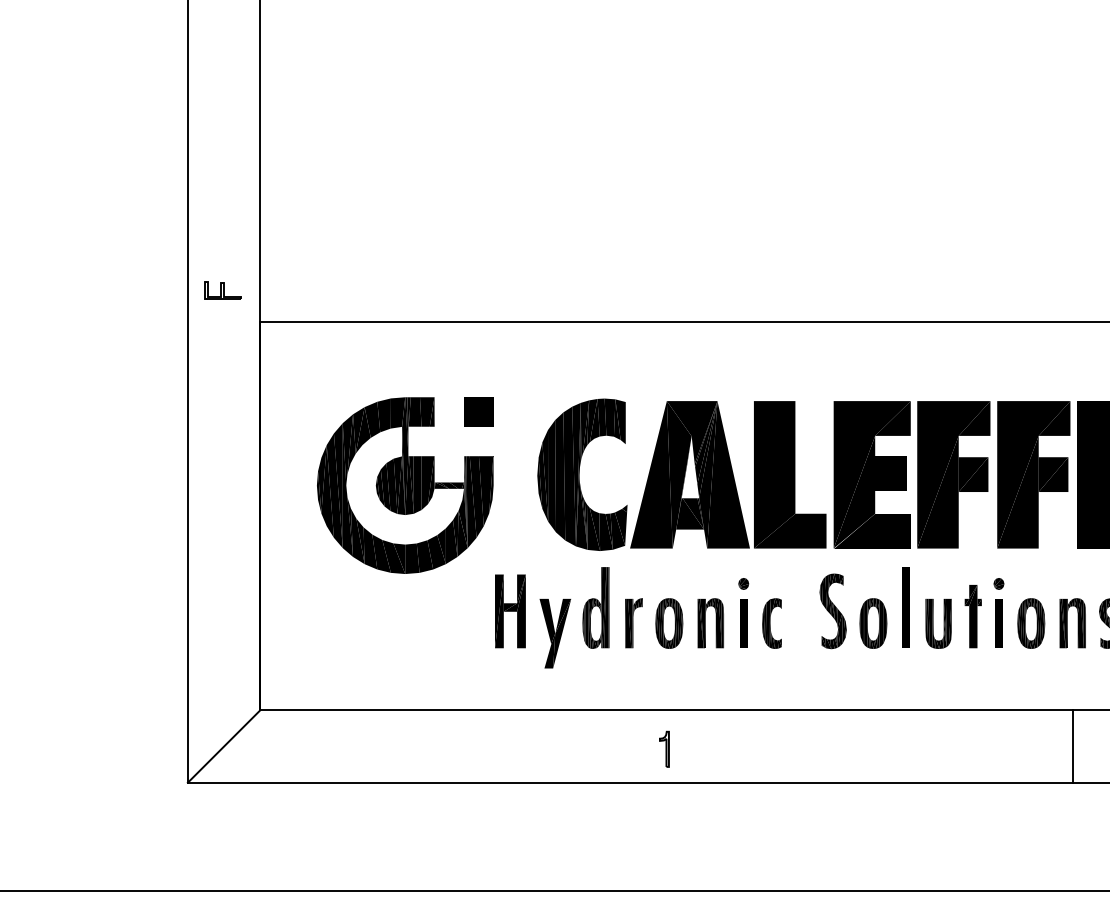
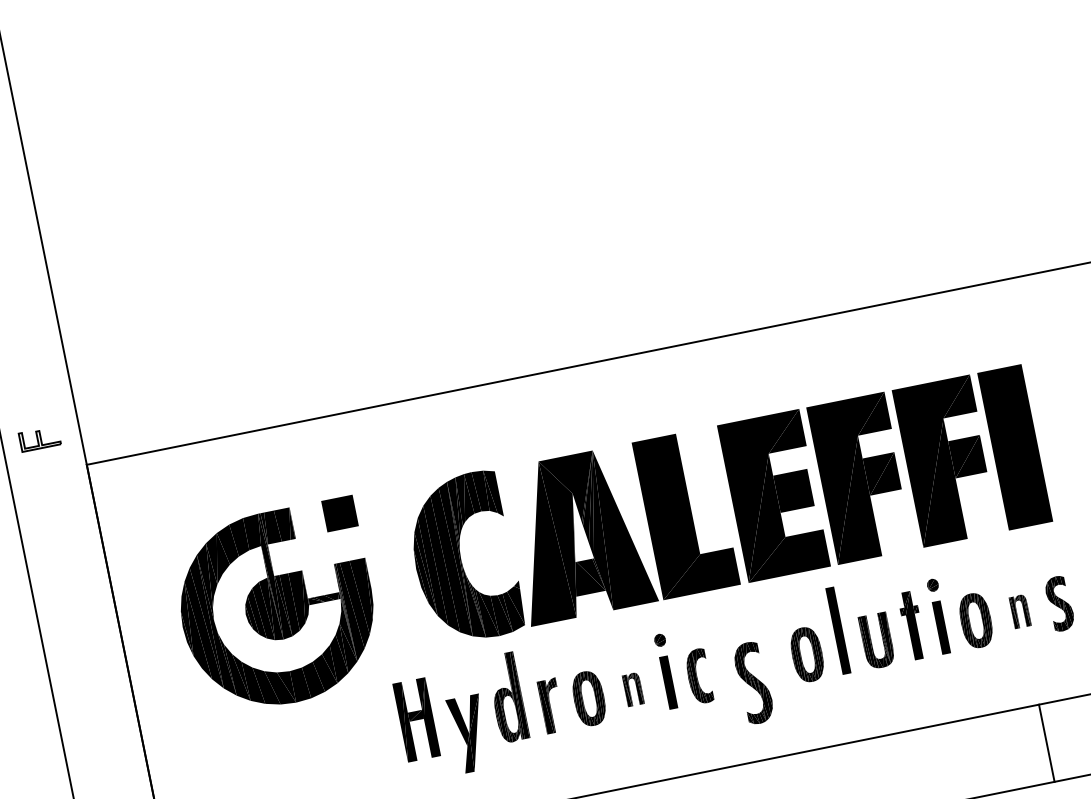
part: (832, 611) -> (753, 683), moved
part: (710, 623) -> (633, 689), size x0.6
part: (1072, 623) -> (1020, 611), size x0.6

